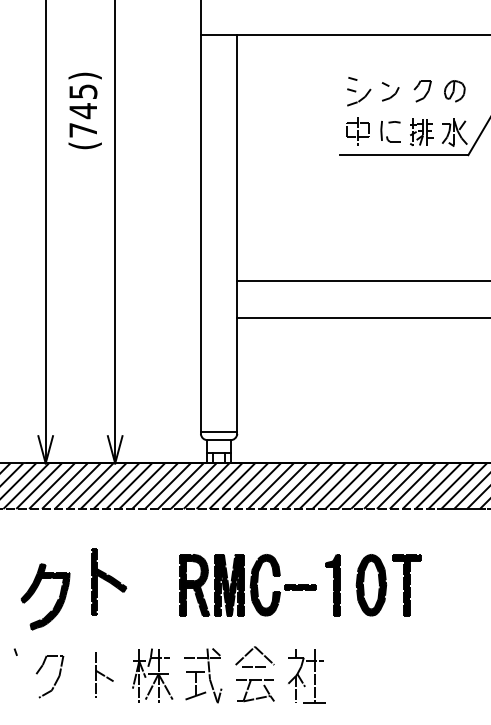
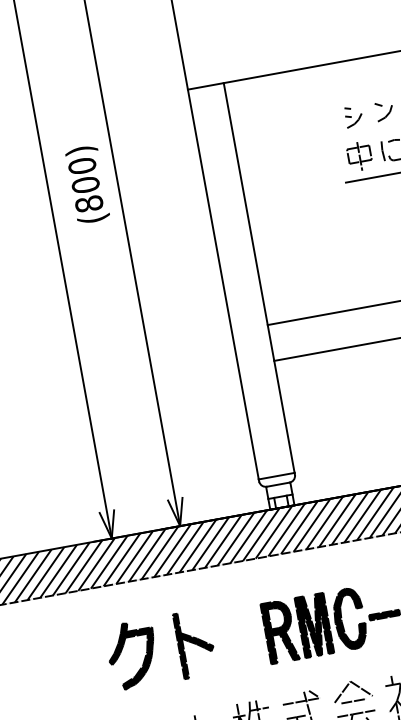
part: (359, 91) -> (354, 116), size x0.71
text: (83, 110) -> (85, 184), 745 -> 800
part: (35, 591) -> (121, 651), moved

